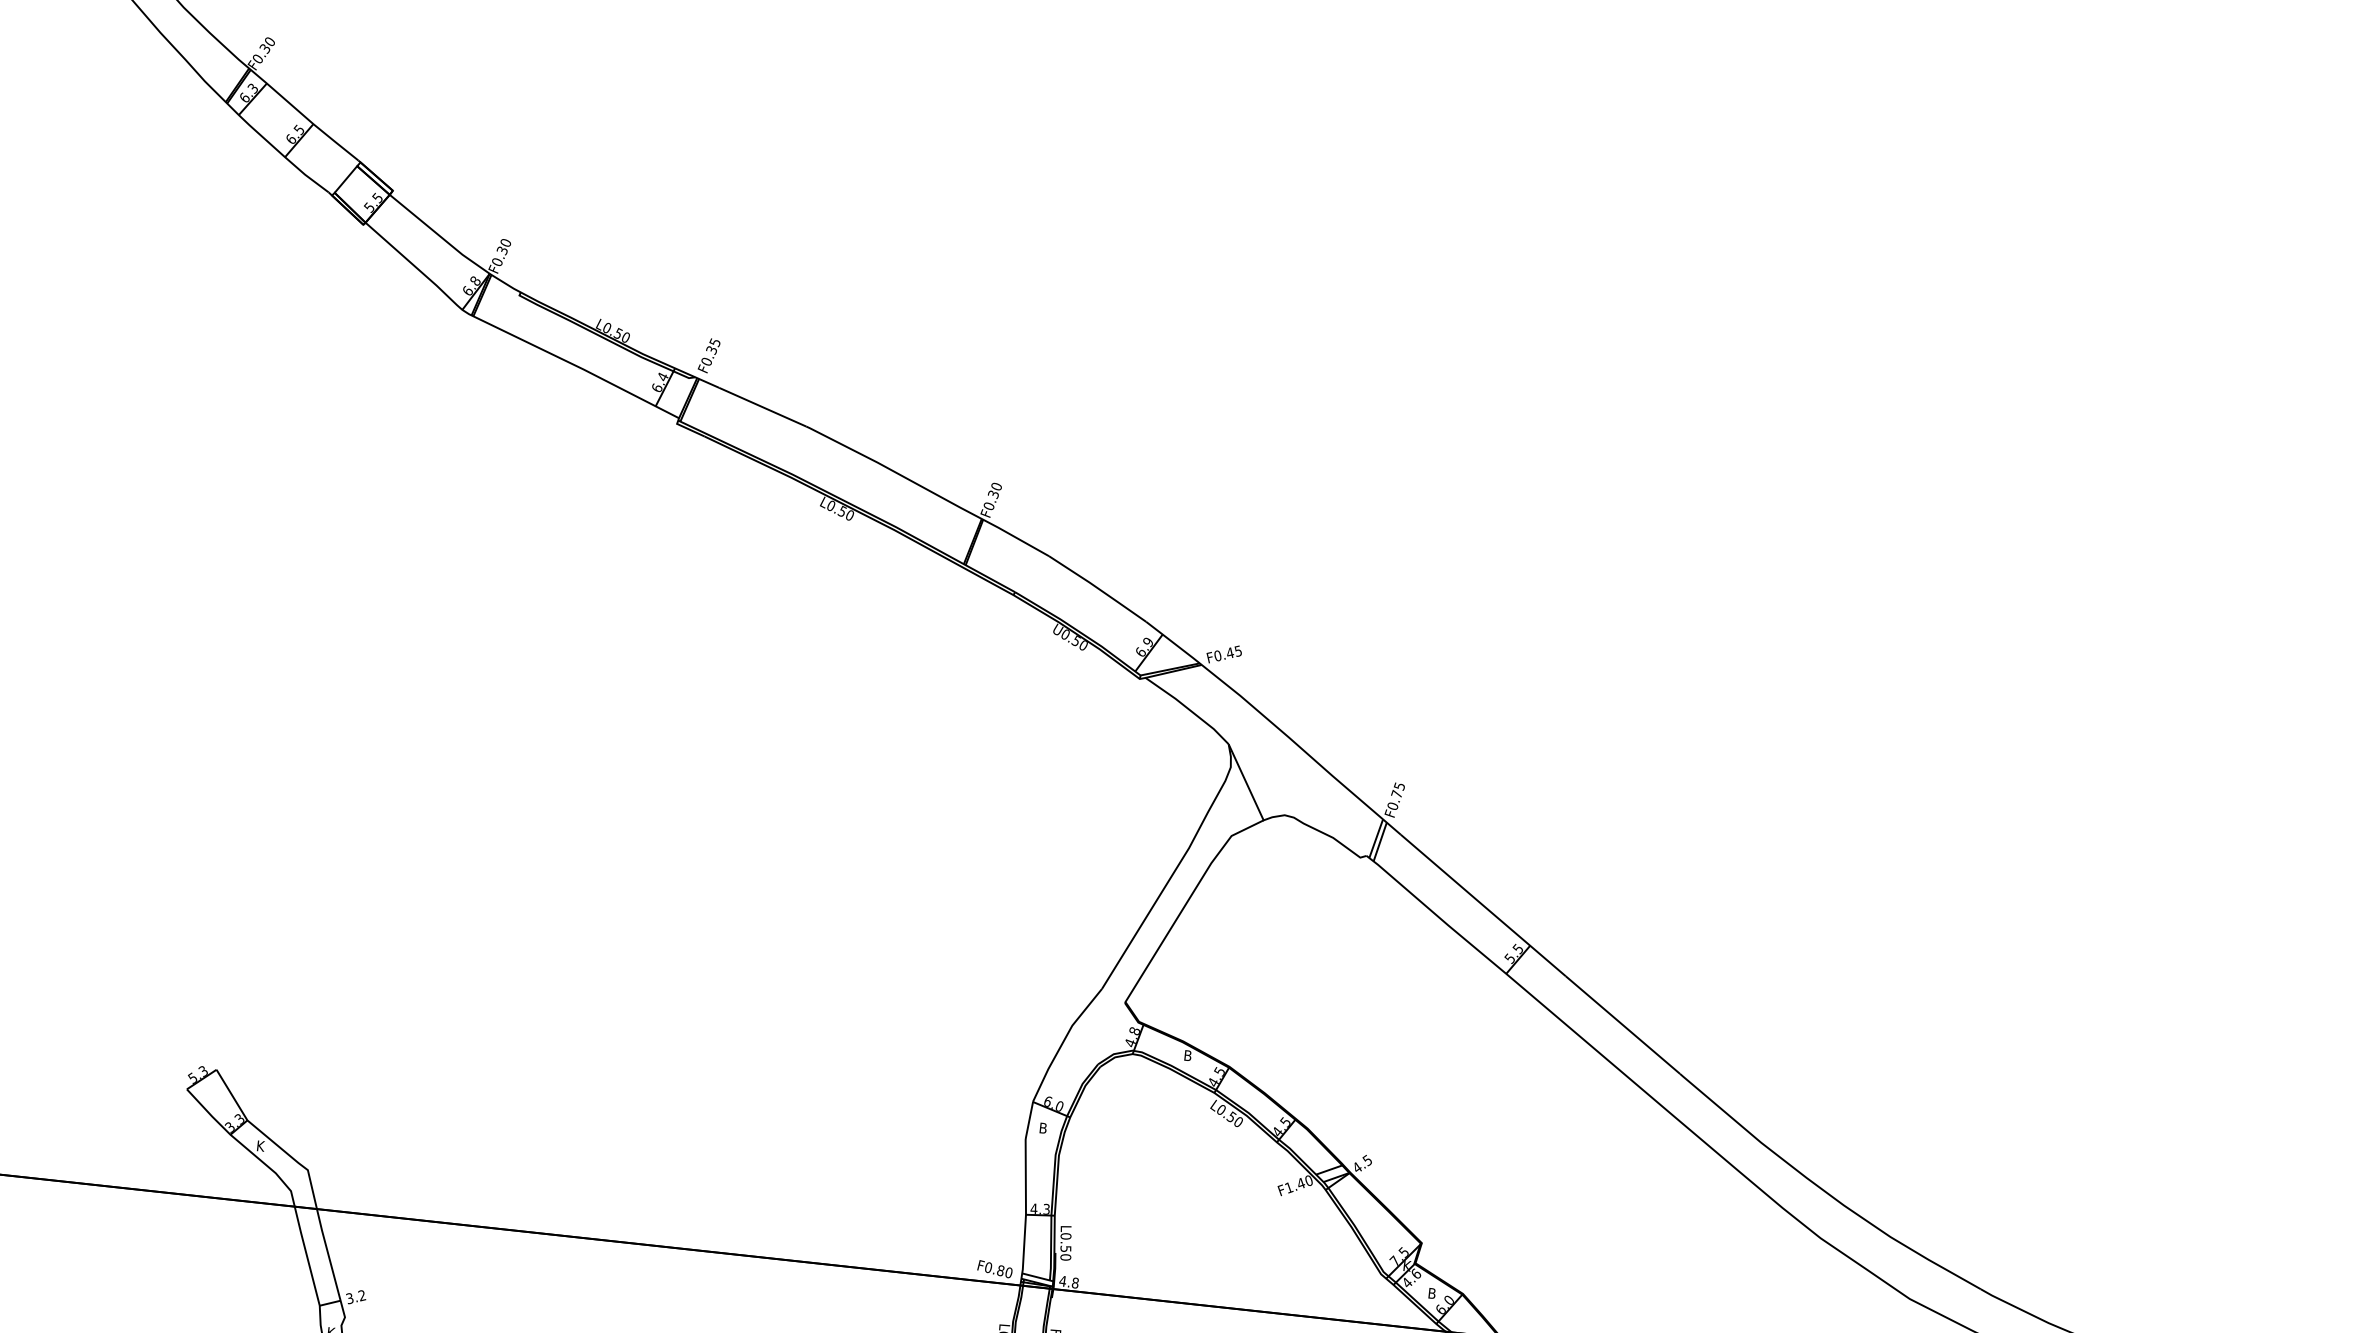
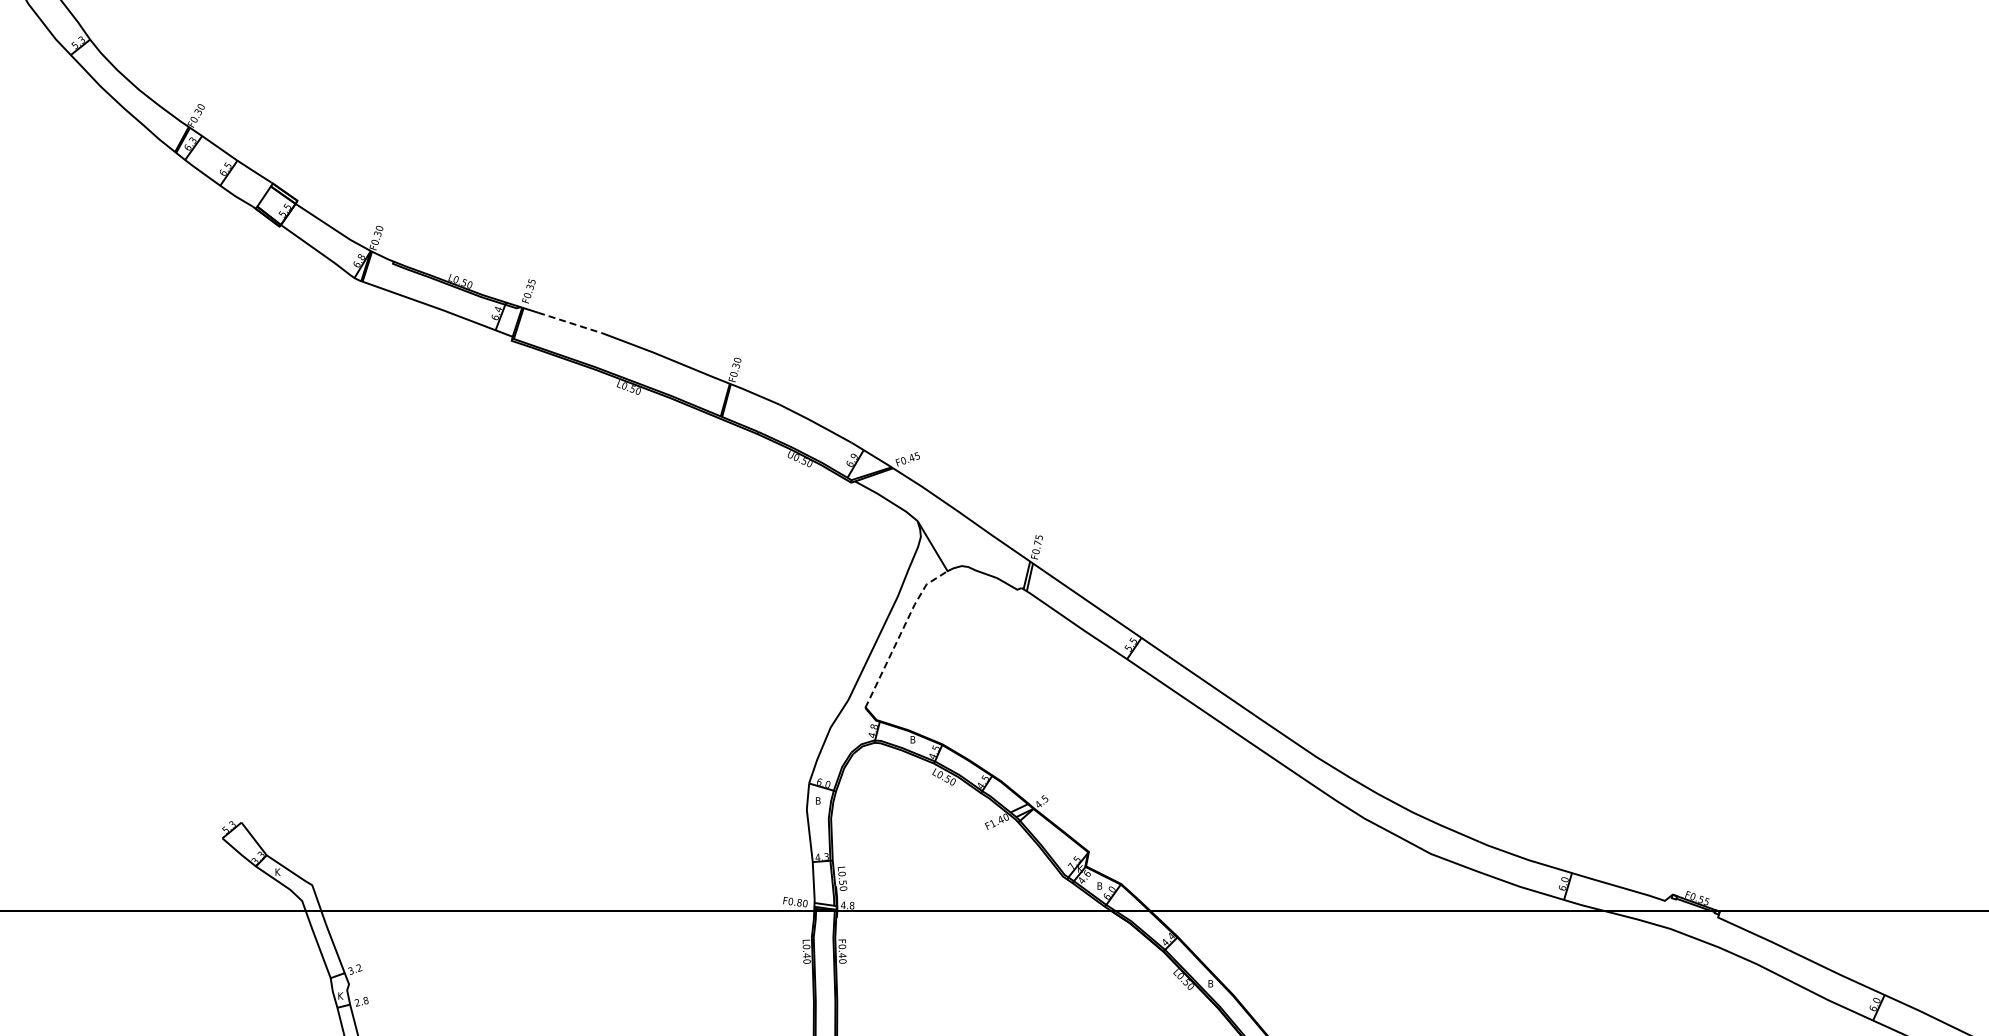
line: (763, 408) -> (570, 323), solid -> dashed
line: (1186, 902) -> (900, 633), solid -> dashed

